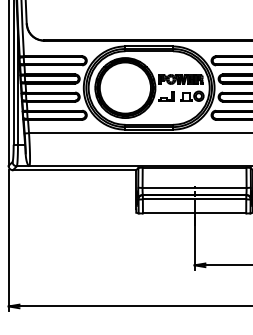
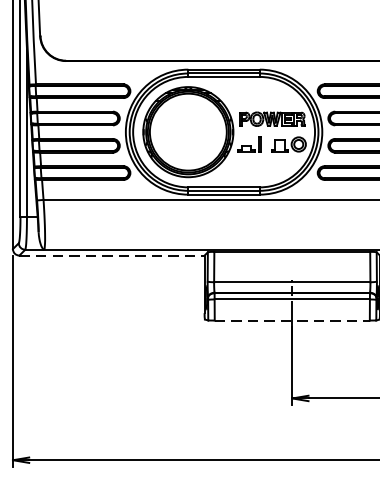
line: (74, 170) -> (111, 256), solid -> dashed
line: (194, 213) -> (292, 320), solid -> dashed

